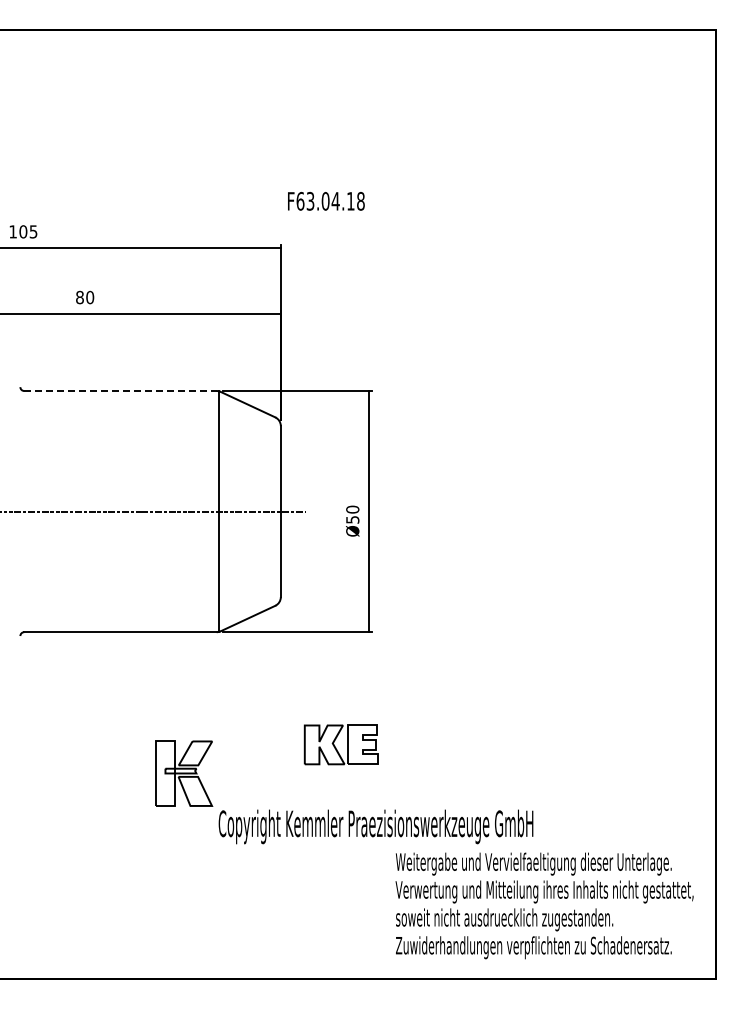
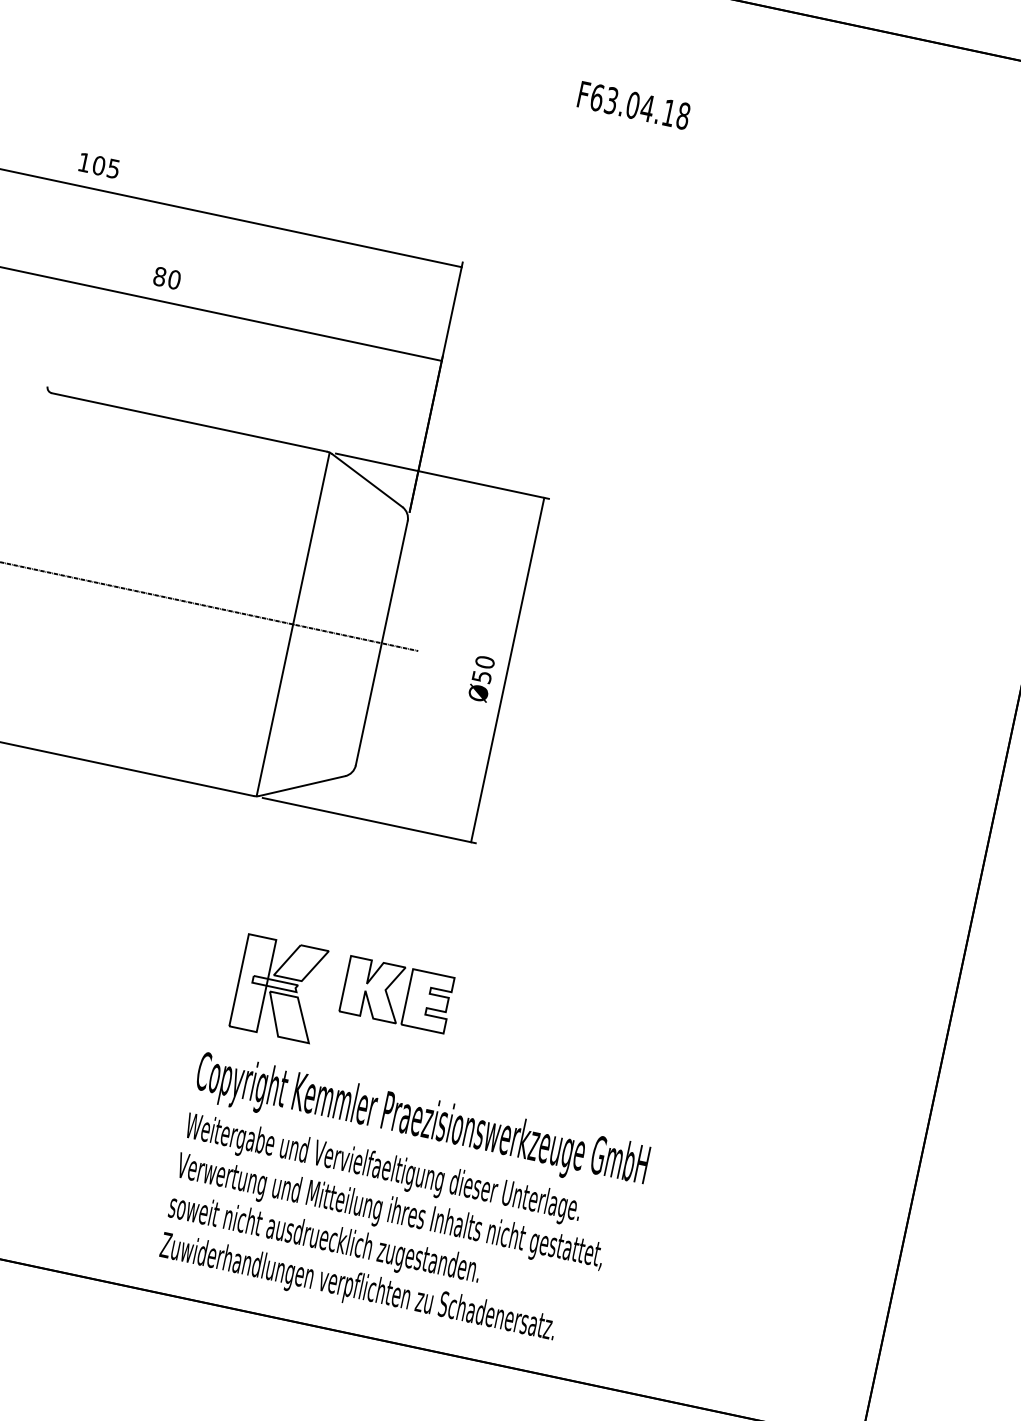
text: (326, 201) -> (634, 105), moved
line: (120, 391) -> (189, 423), dashed -> solid
part: (184, 773) -> (279, 988), moved
text: (544, 905) -> (385, 1232), moved

